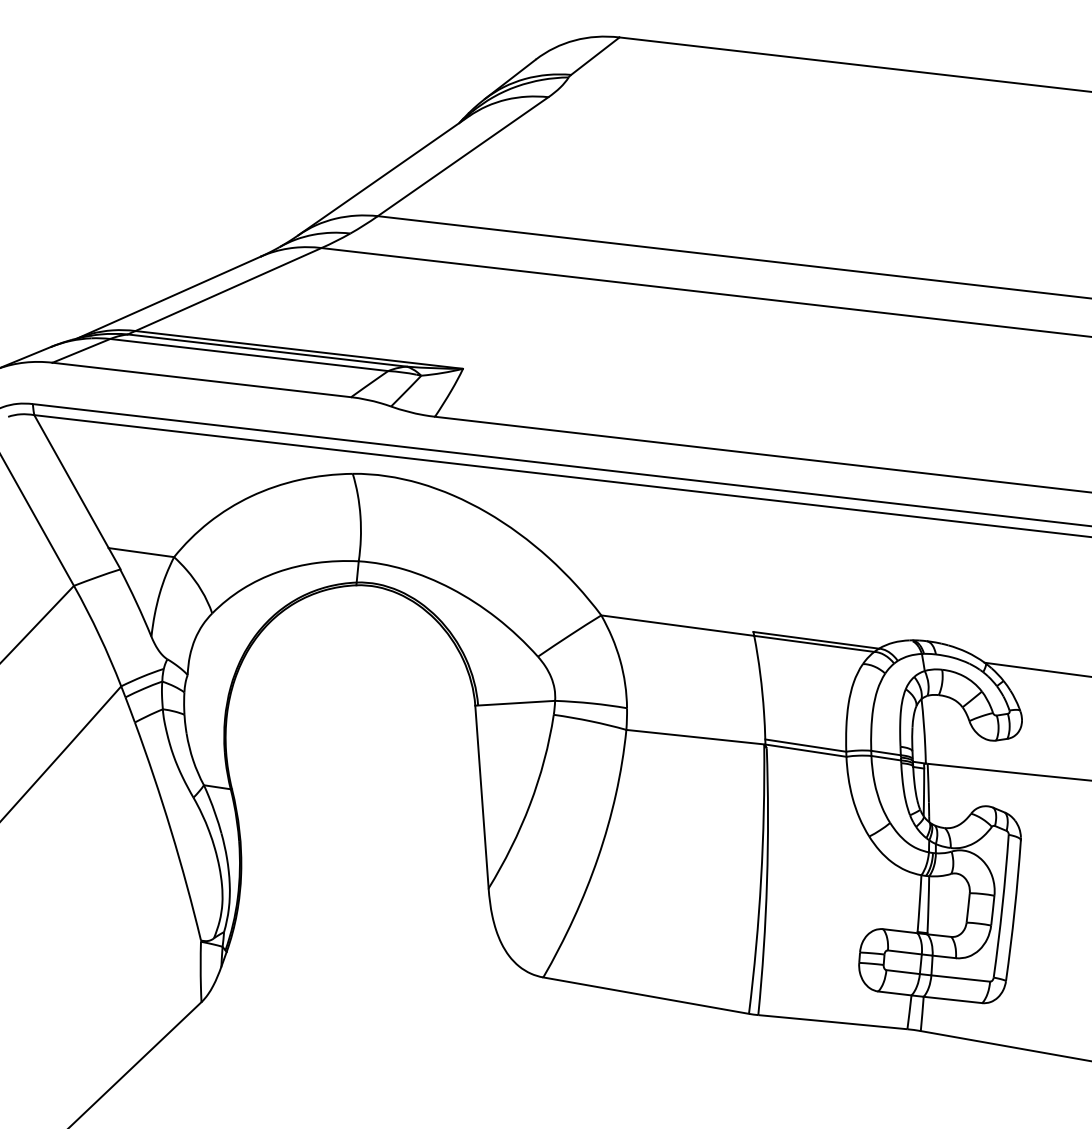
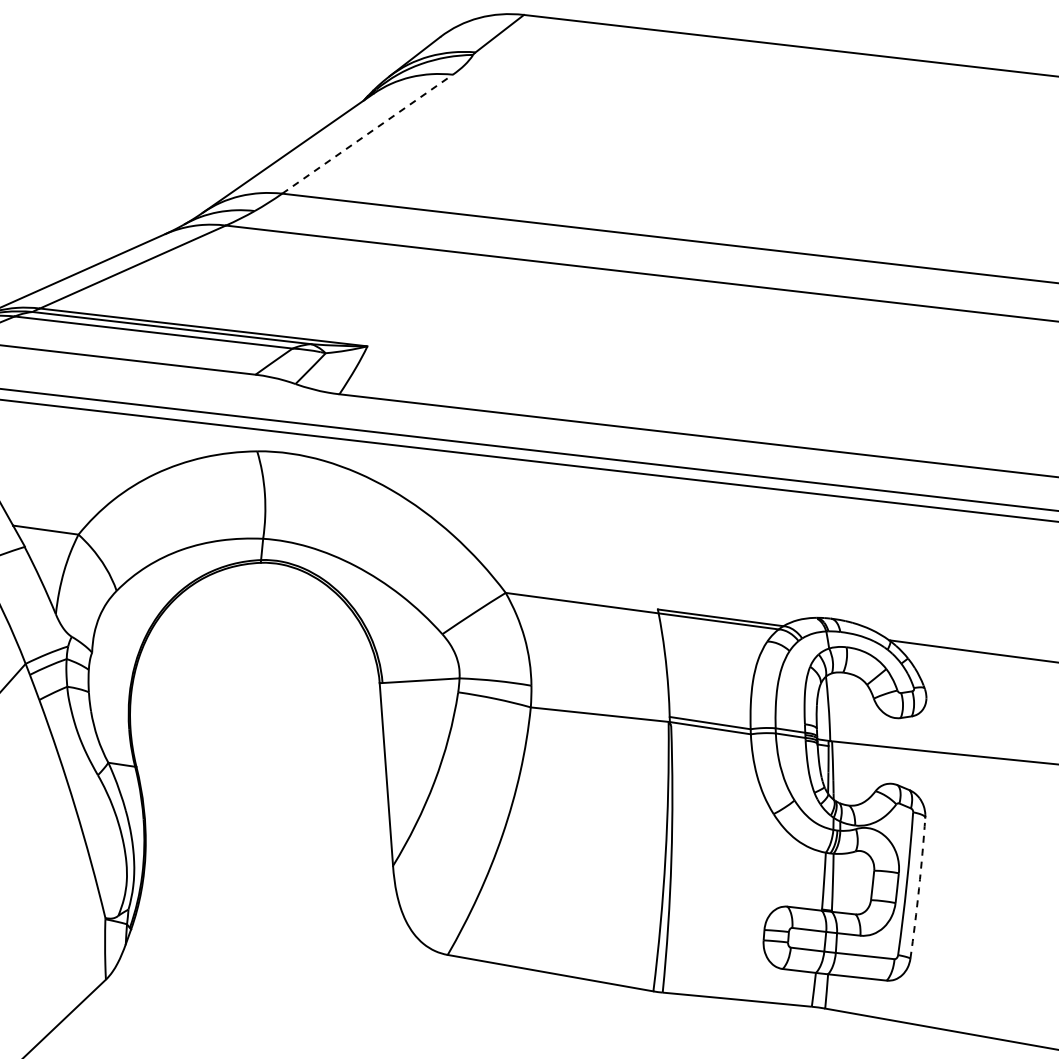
line: (463, 156) -> (367, 134), solid -> dashed
arc: (1014, 910) -> (918, 888), solid -> dashed

